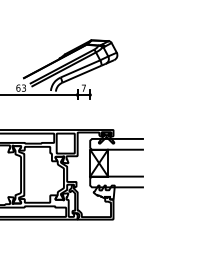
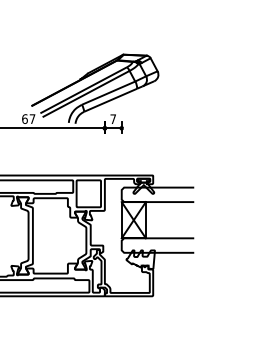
text: (23, 87) -> (32, 118), 63 -> 67

